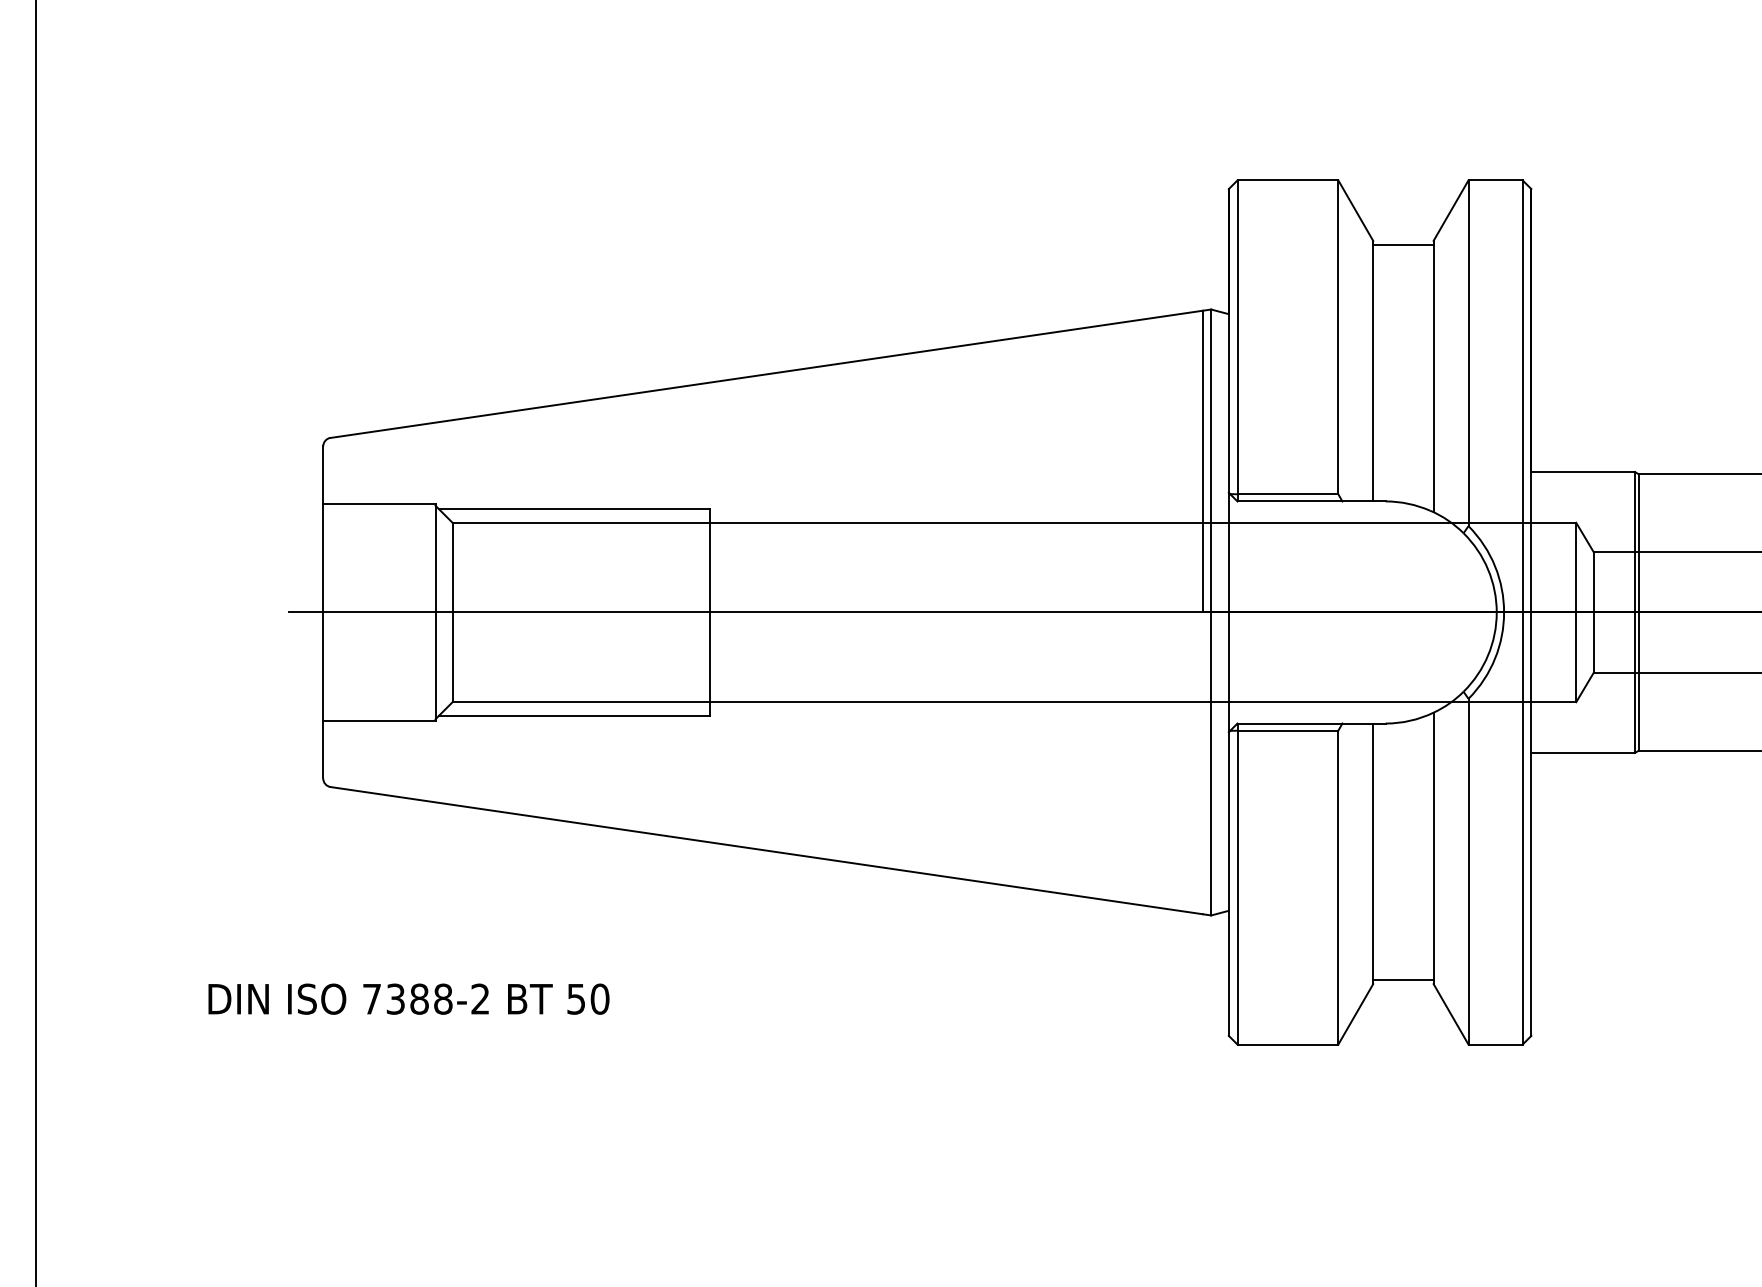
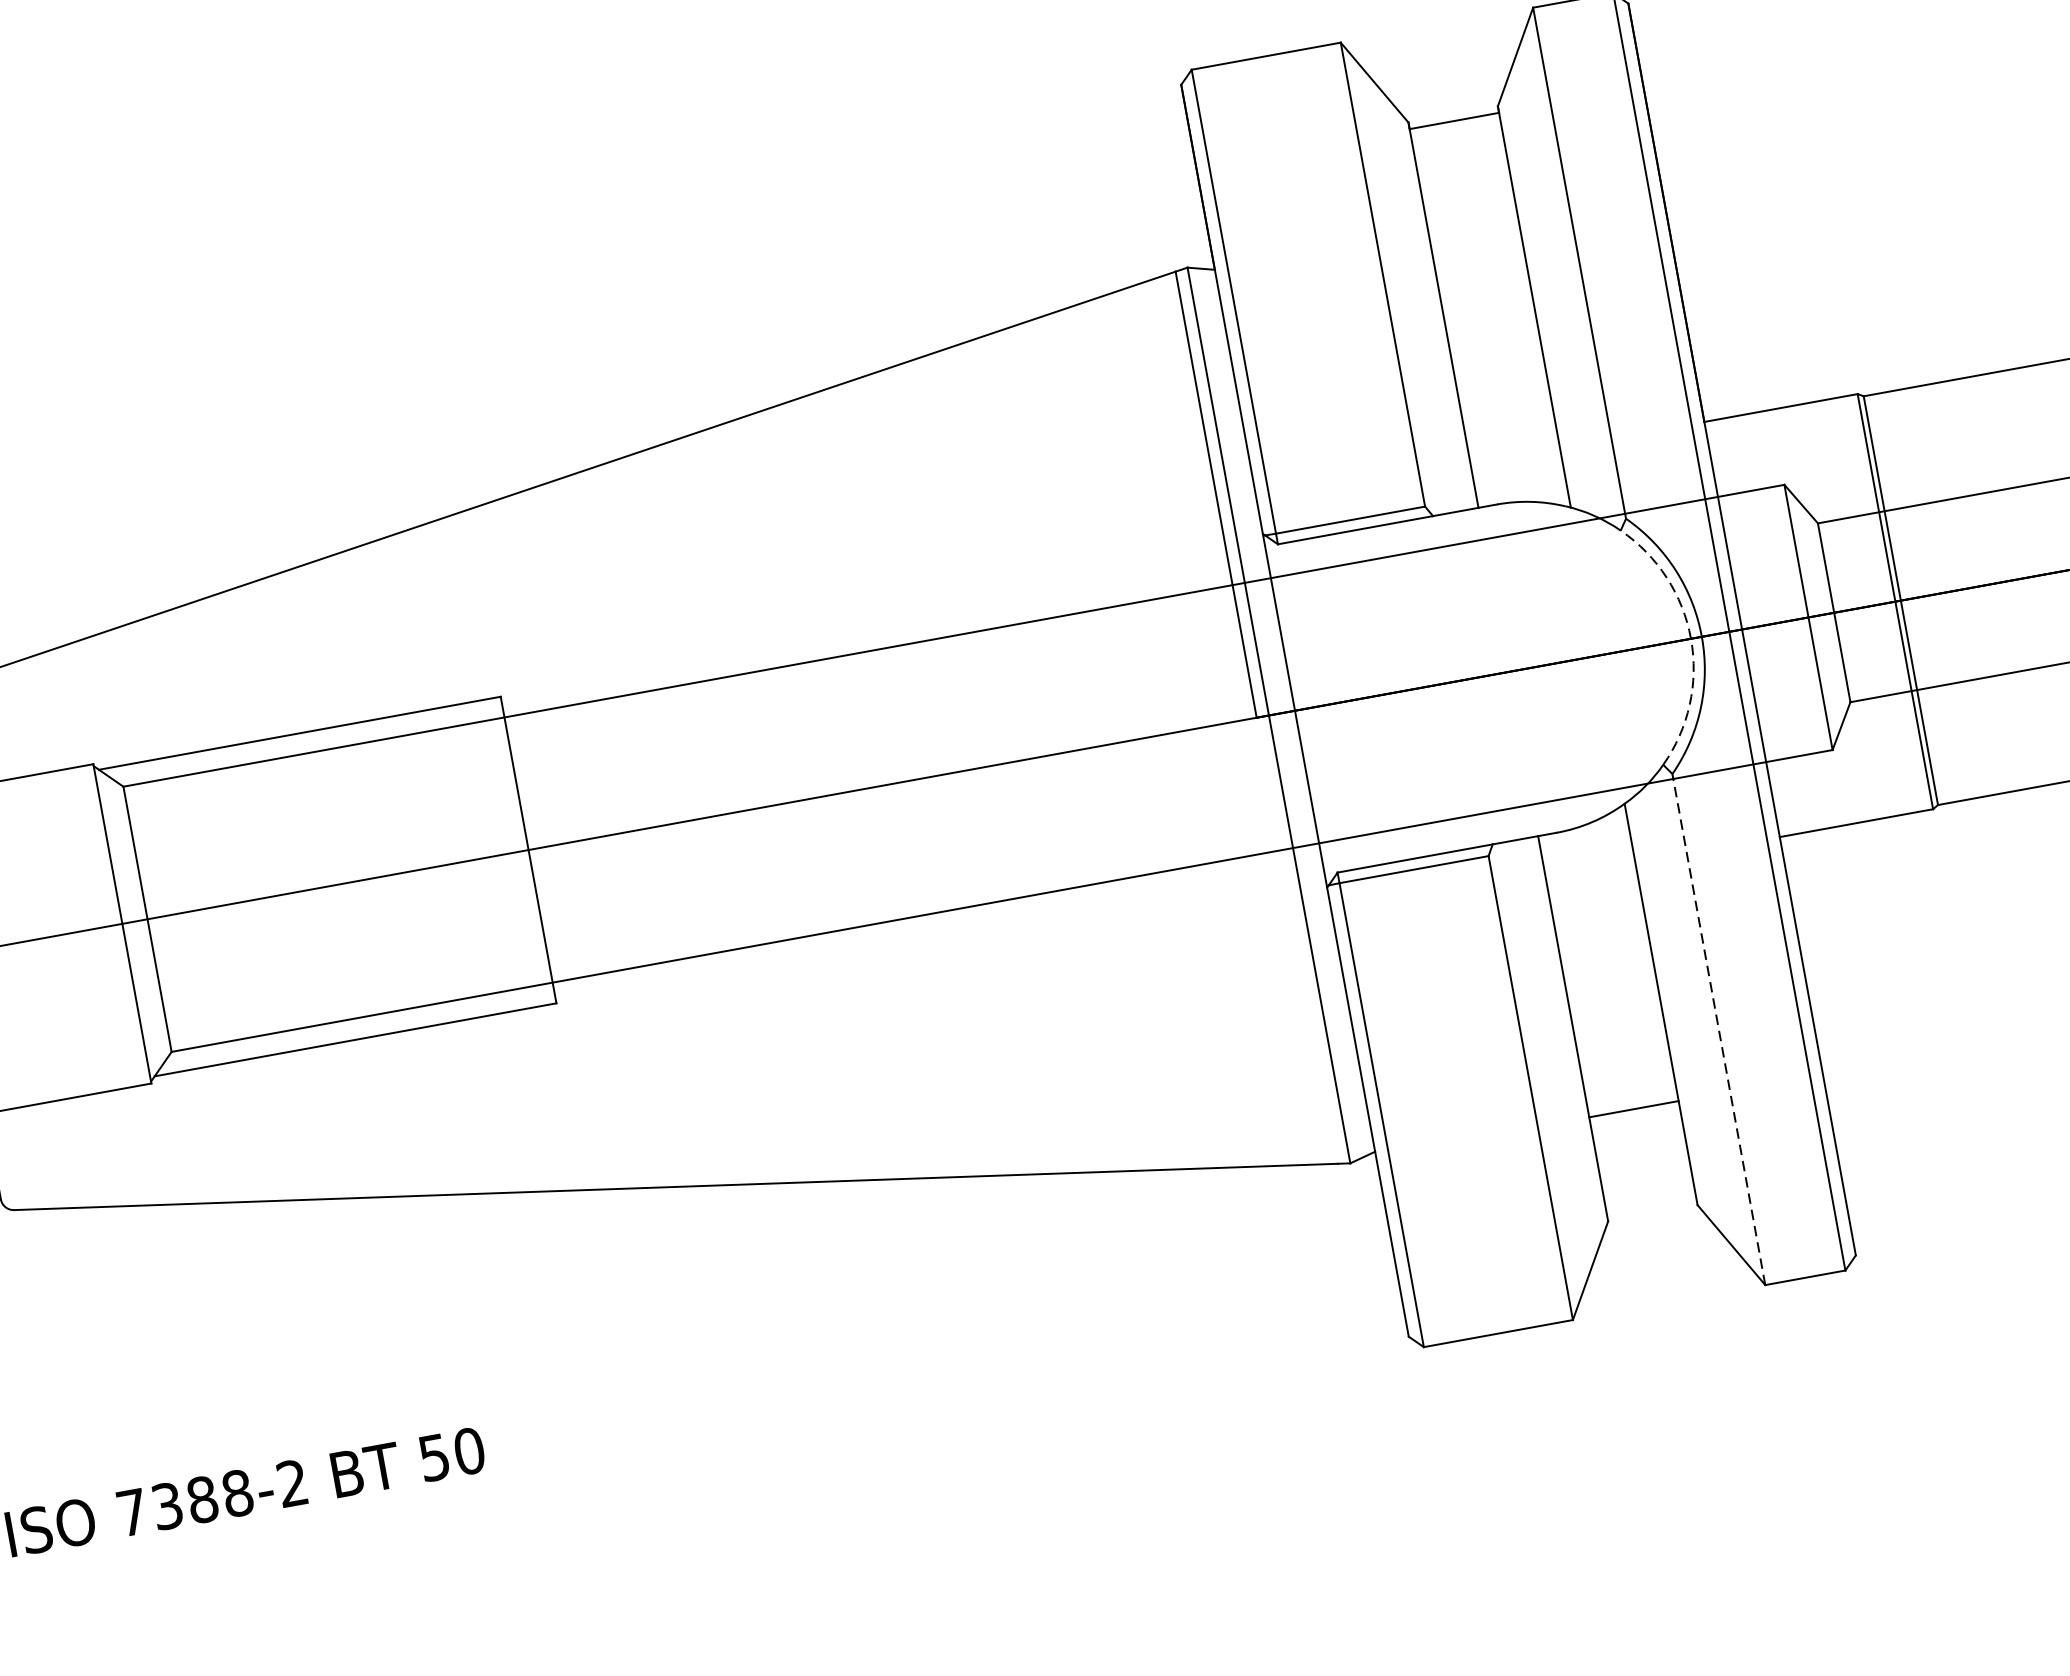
arc: (1496, 612) -> (1690, 638), solid -> dashed
line: (1468, 871) -> (1718, 1029), solid -> dashed
line: (1403, 979) -> (1634, 1108), moved

